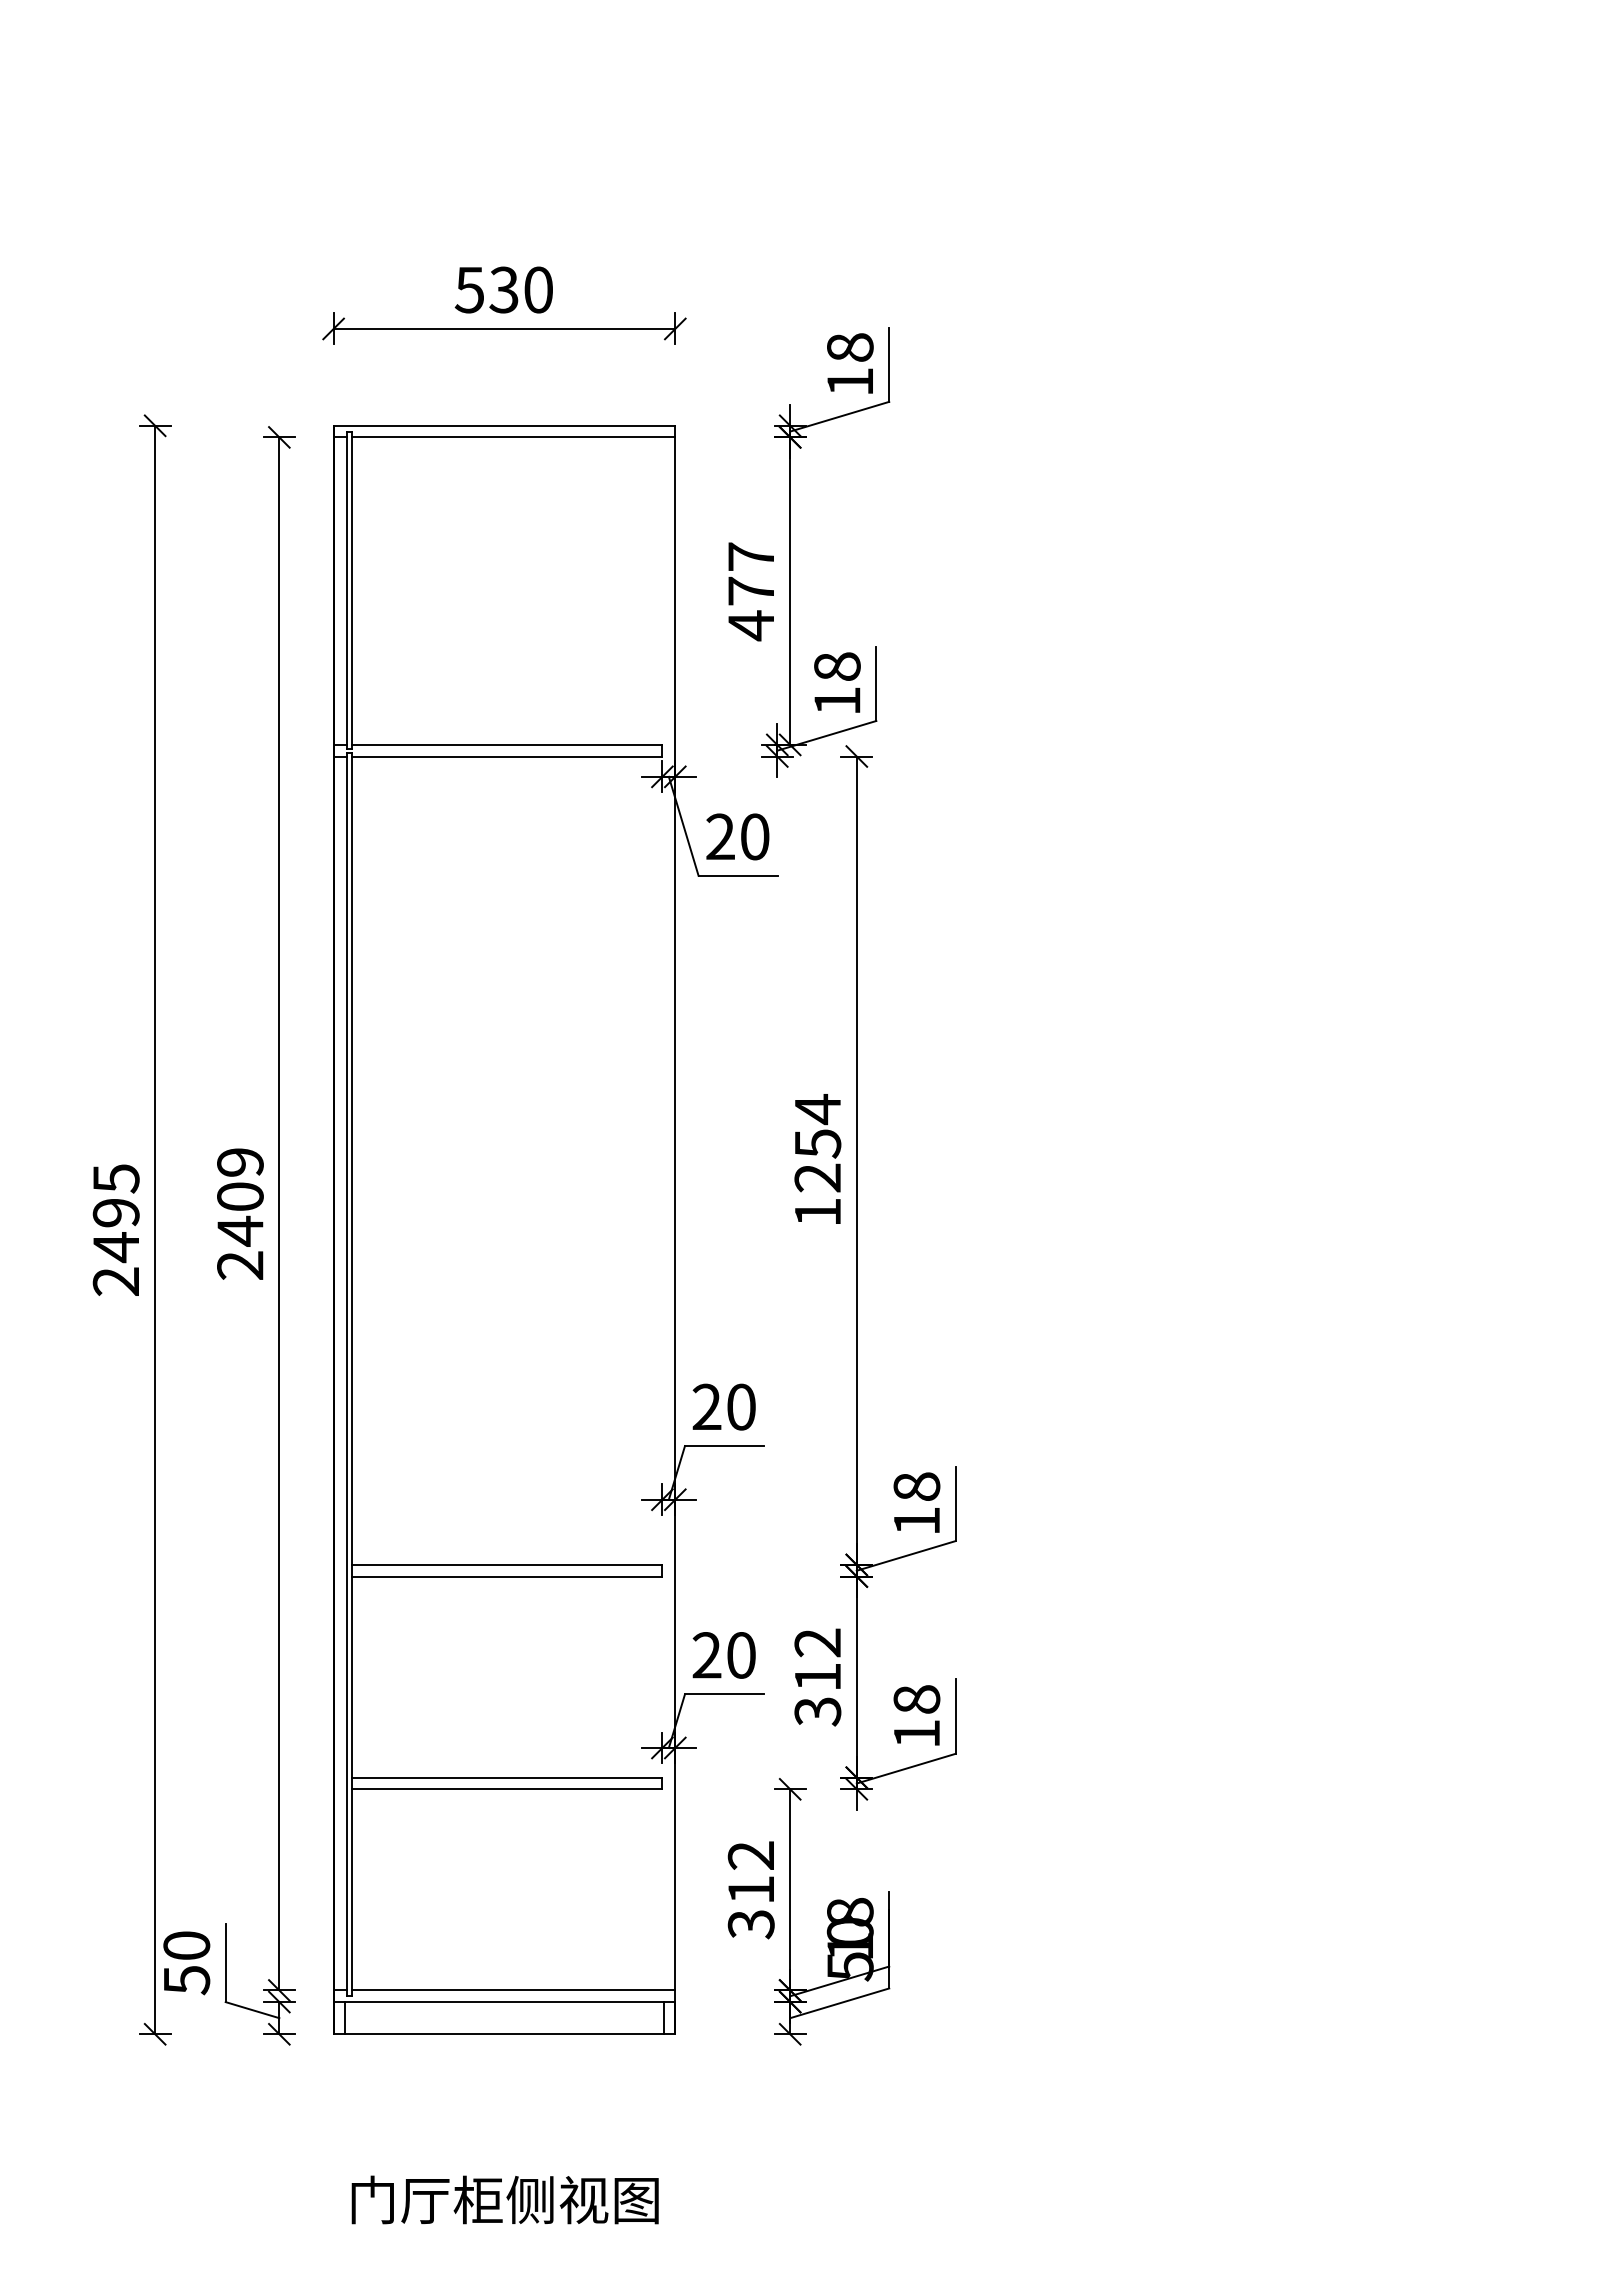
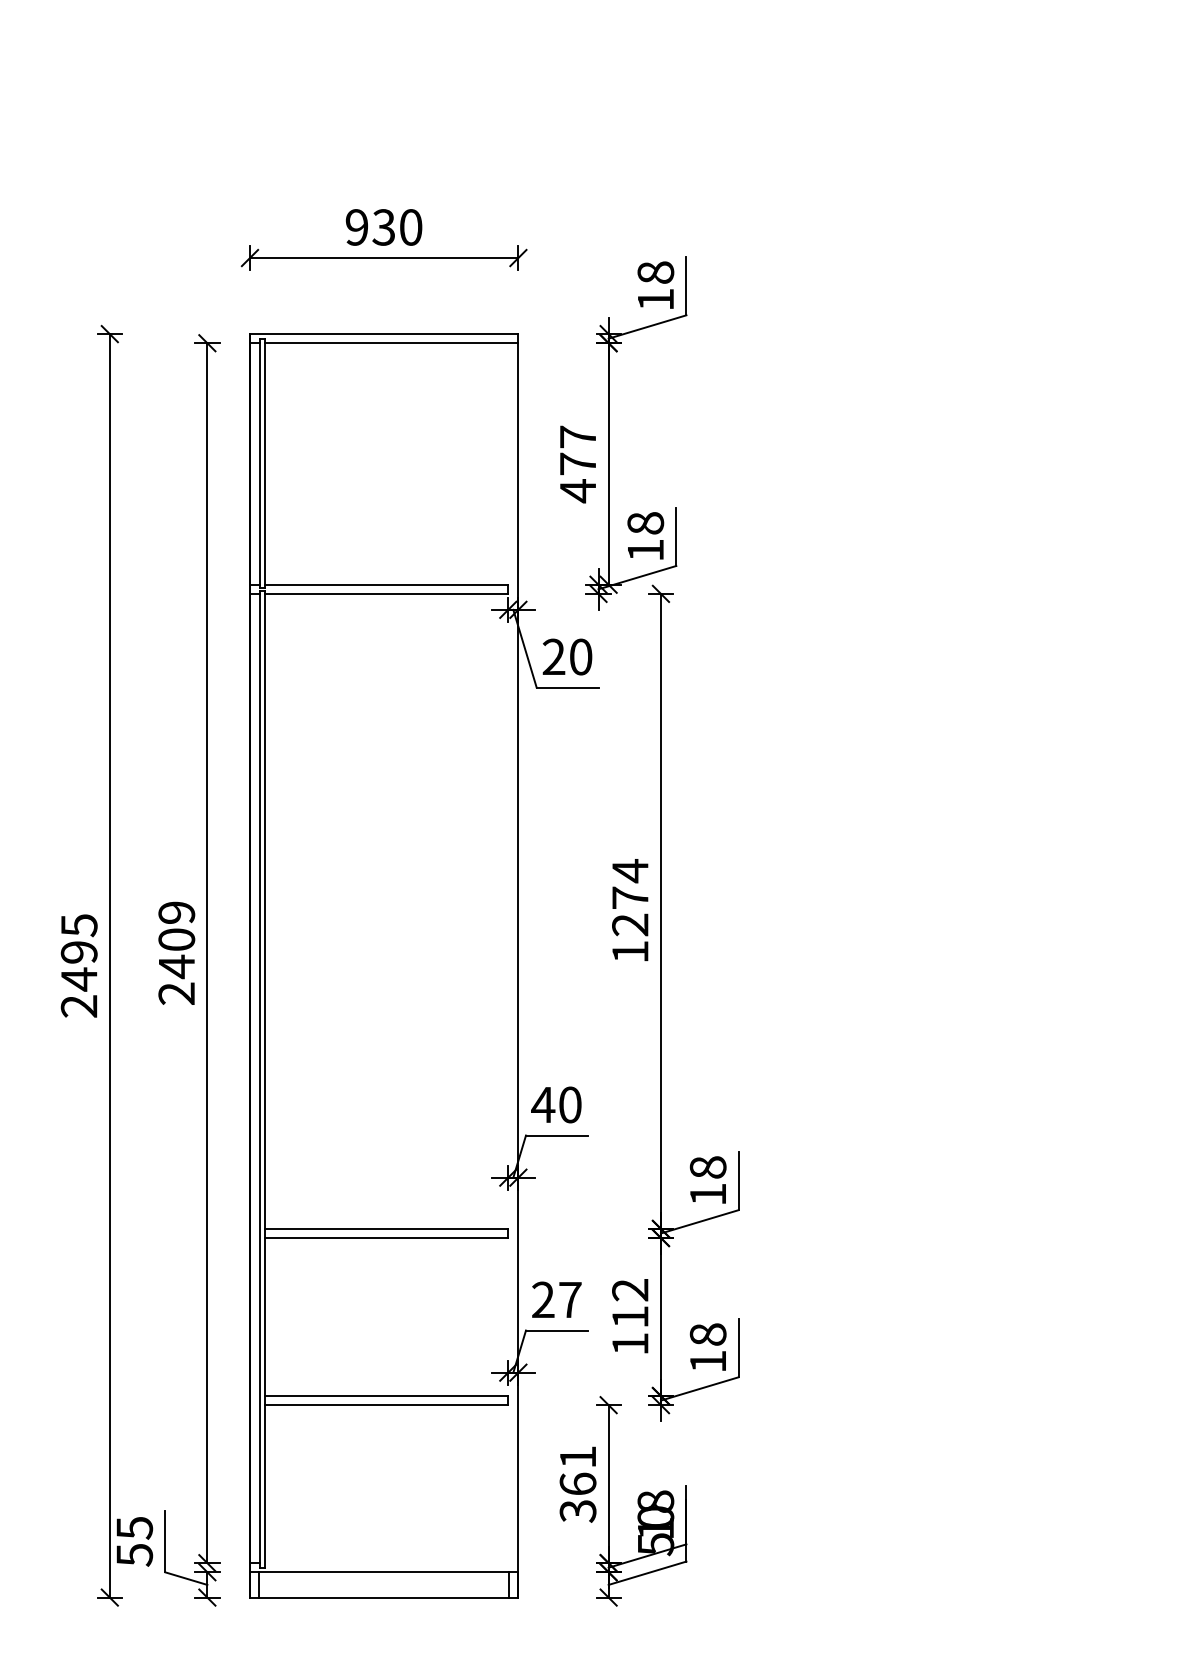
text: (468, 289) -> (355, 227), 530 -> 930
text: (818, 1143) -> (630, 897), 1254 -> 1274
text: (706, 1406) -> (542, 1104), 20 -> 40
text: (741, 1655) -> (570, 1300), 20 -> 27
text: (817, 1711) -> (630, 1344), 312 -> 112
text: (750, 1872) -> (577, 1470), 312 -> 361
text: (186, 1945) -> (134, 1527), 50 -> 55
line: (513, 1990) -> (391, 1563), removed

